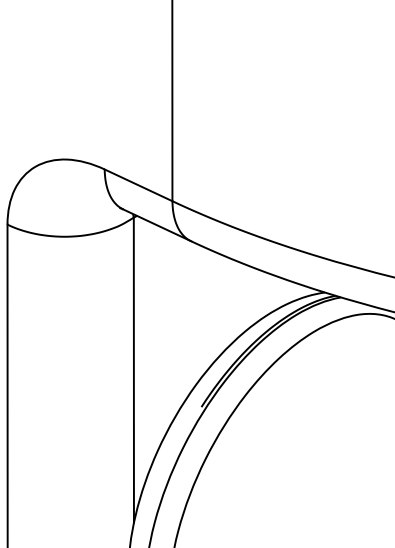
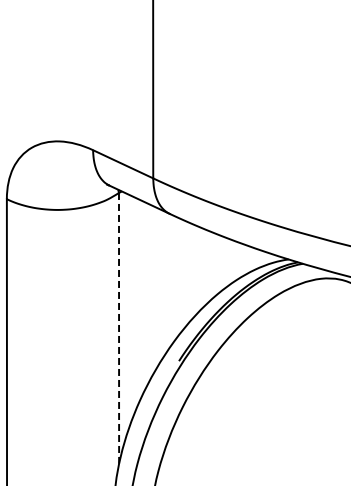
line: (134, 370) -> (119, 328), solid -> dashed

